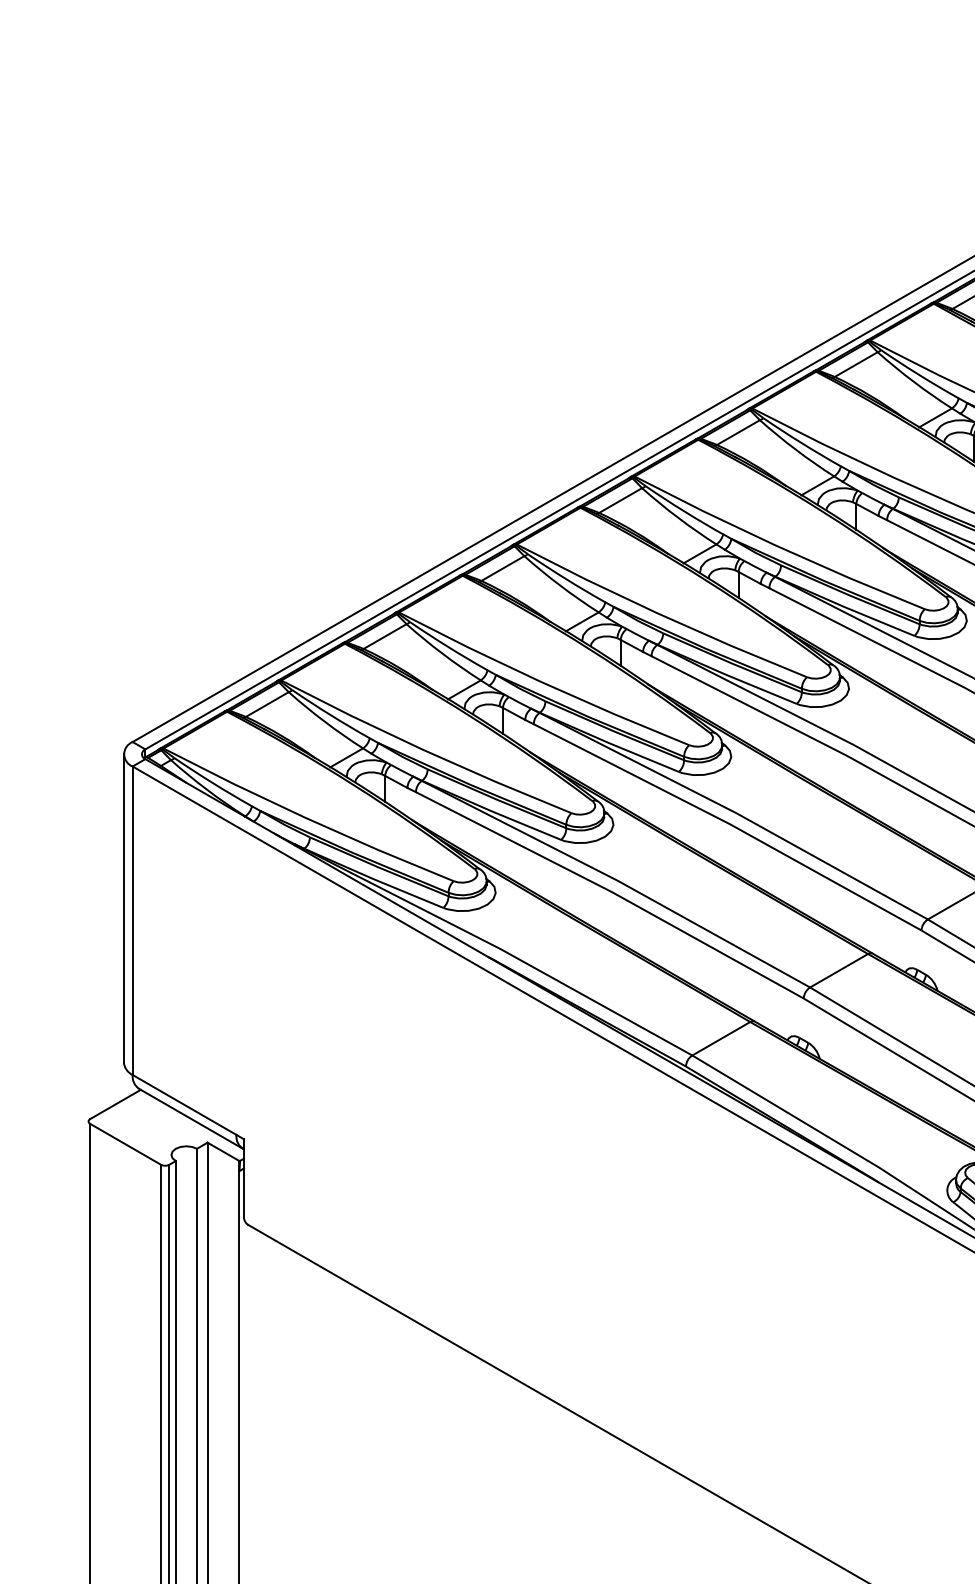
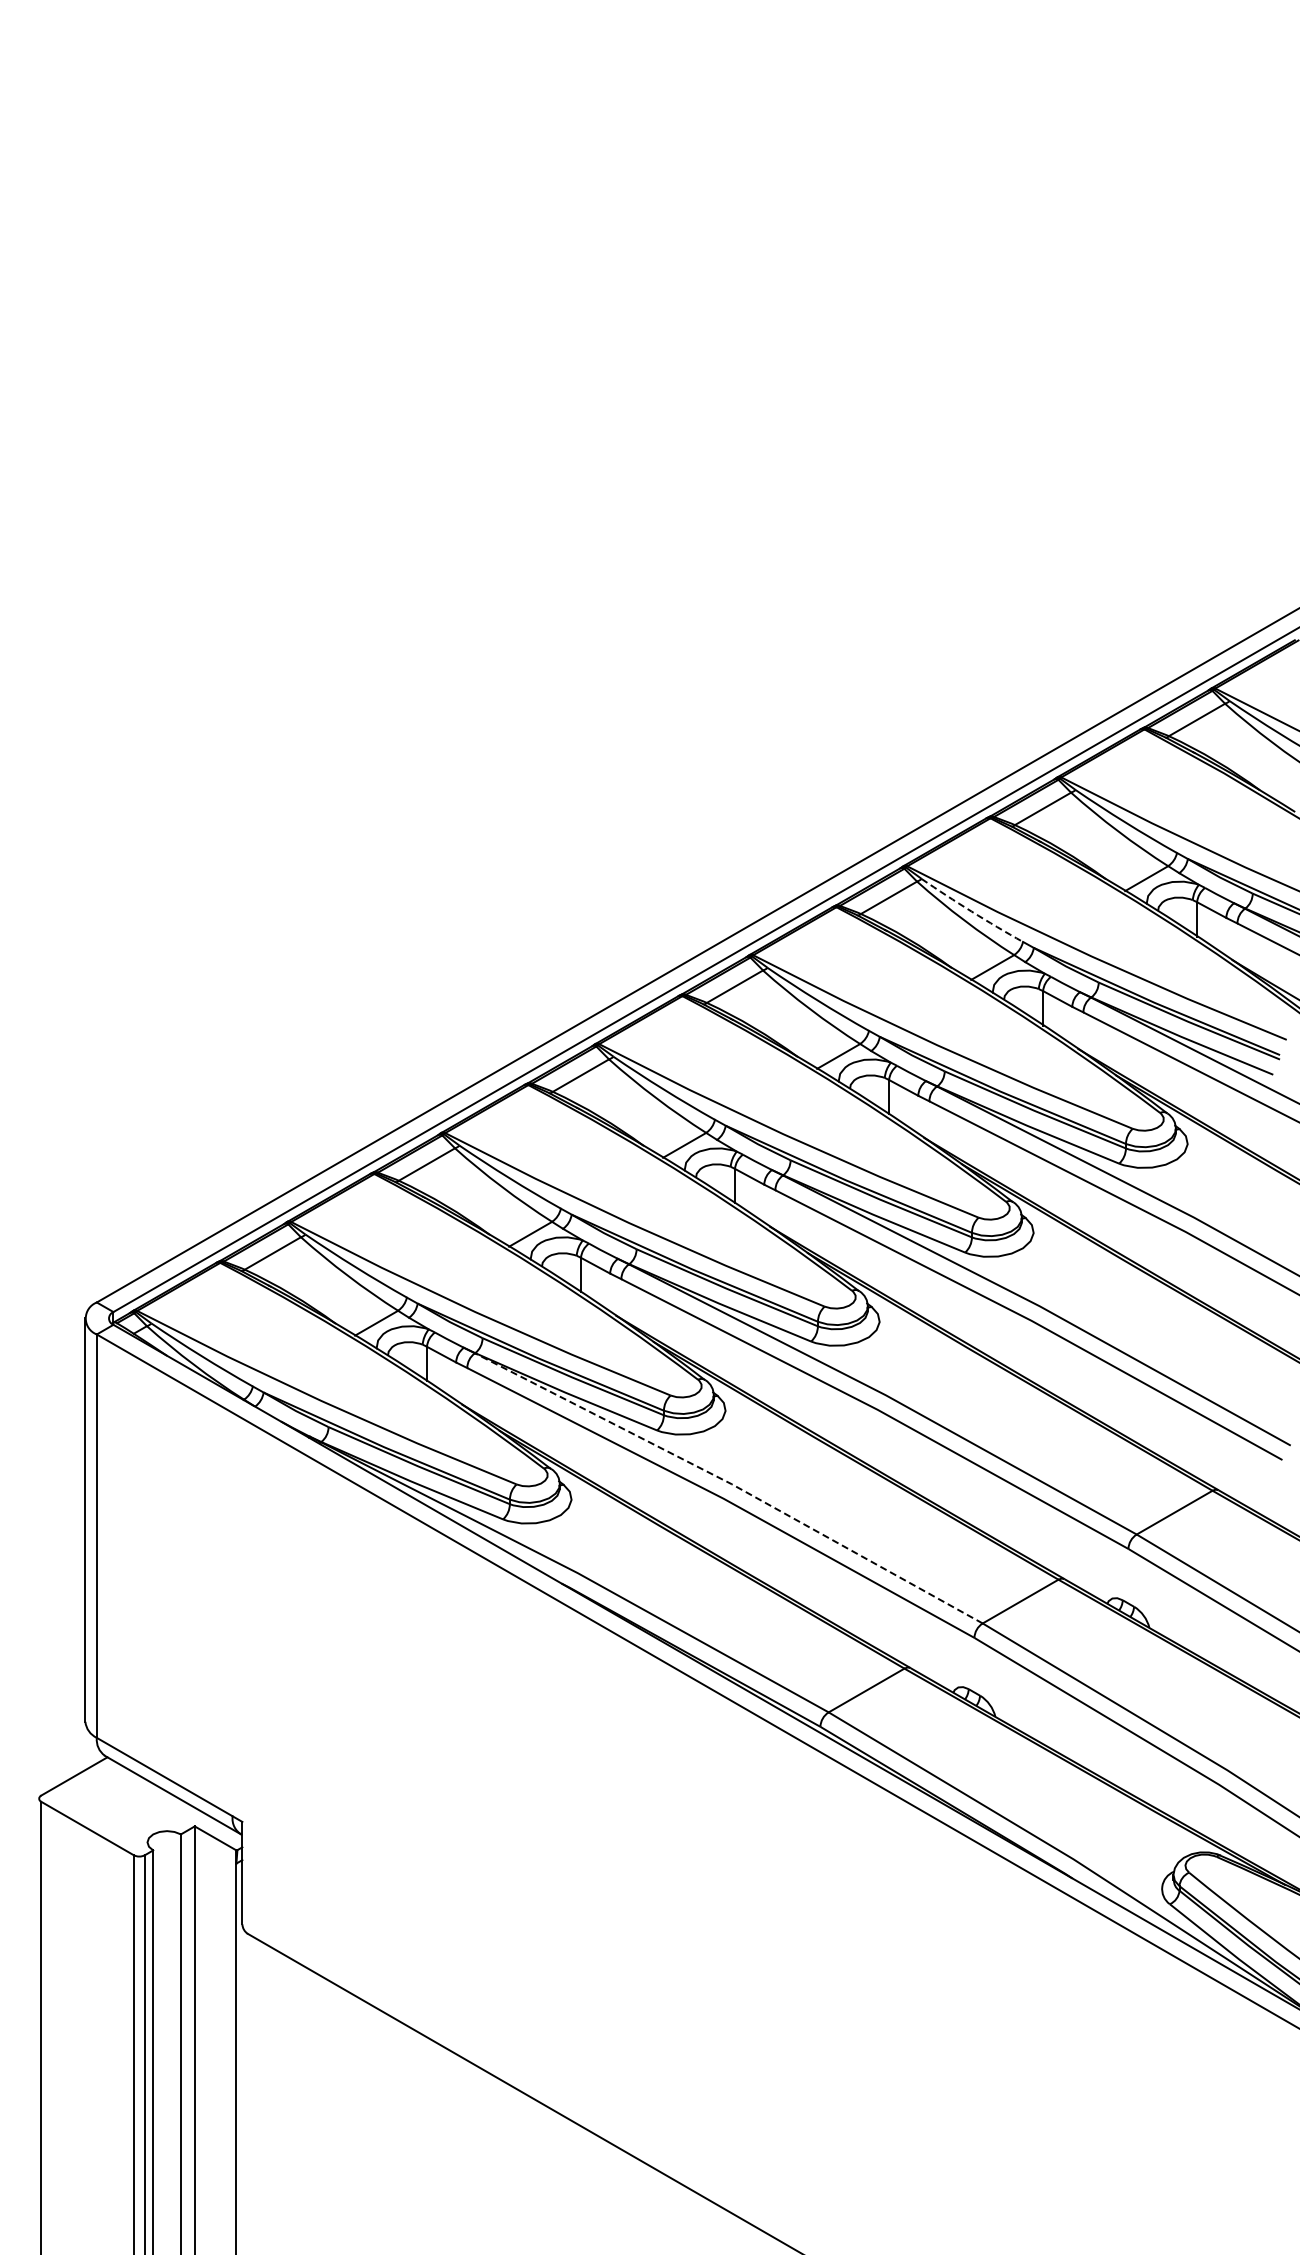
arc: (801, 443) -> (971, 911), solid -> dashed
line: (617, 880) -> (730, 1483), solid -> dashed

